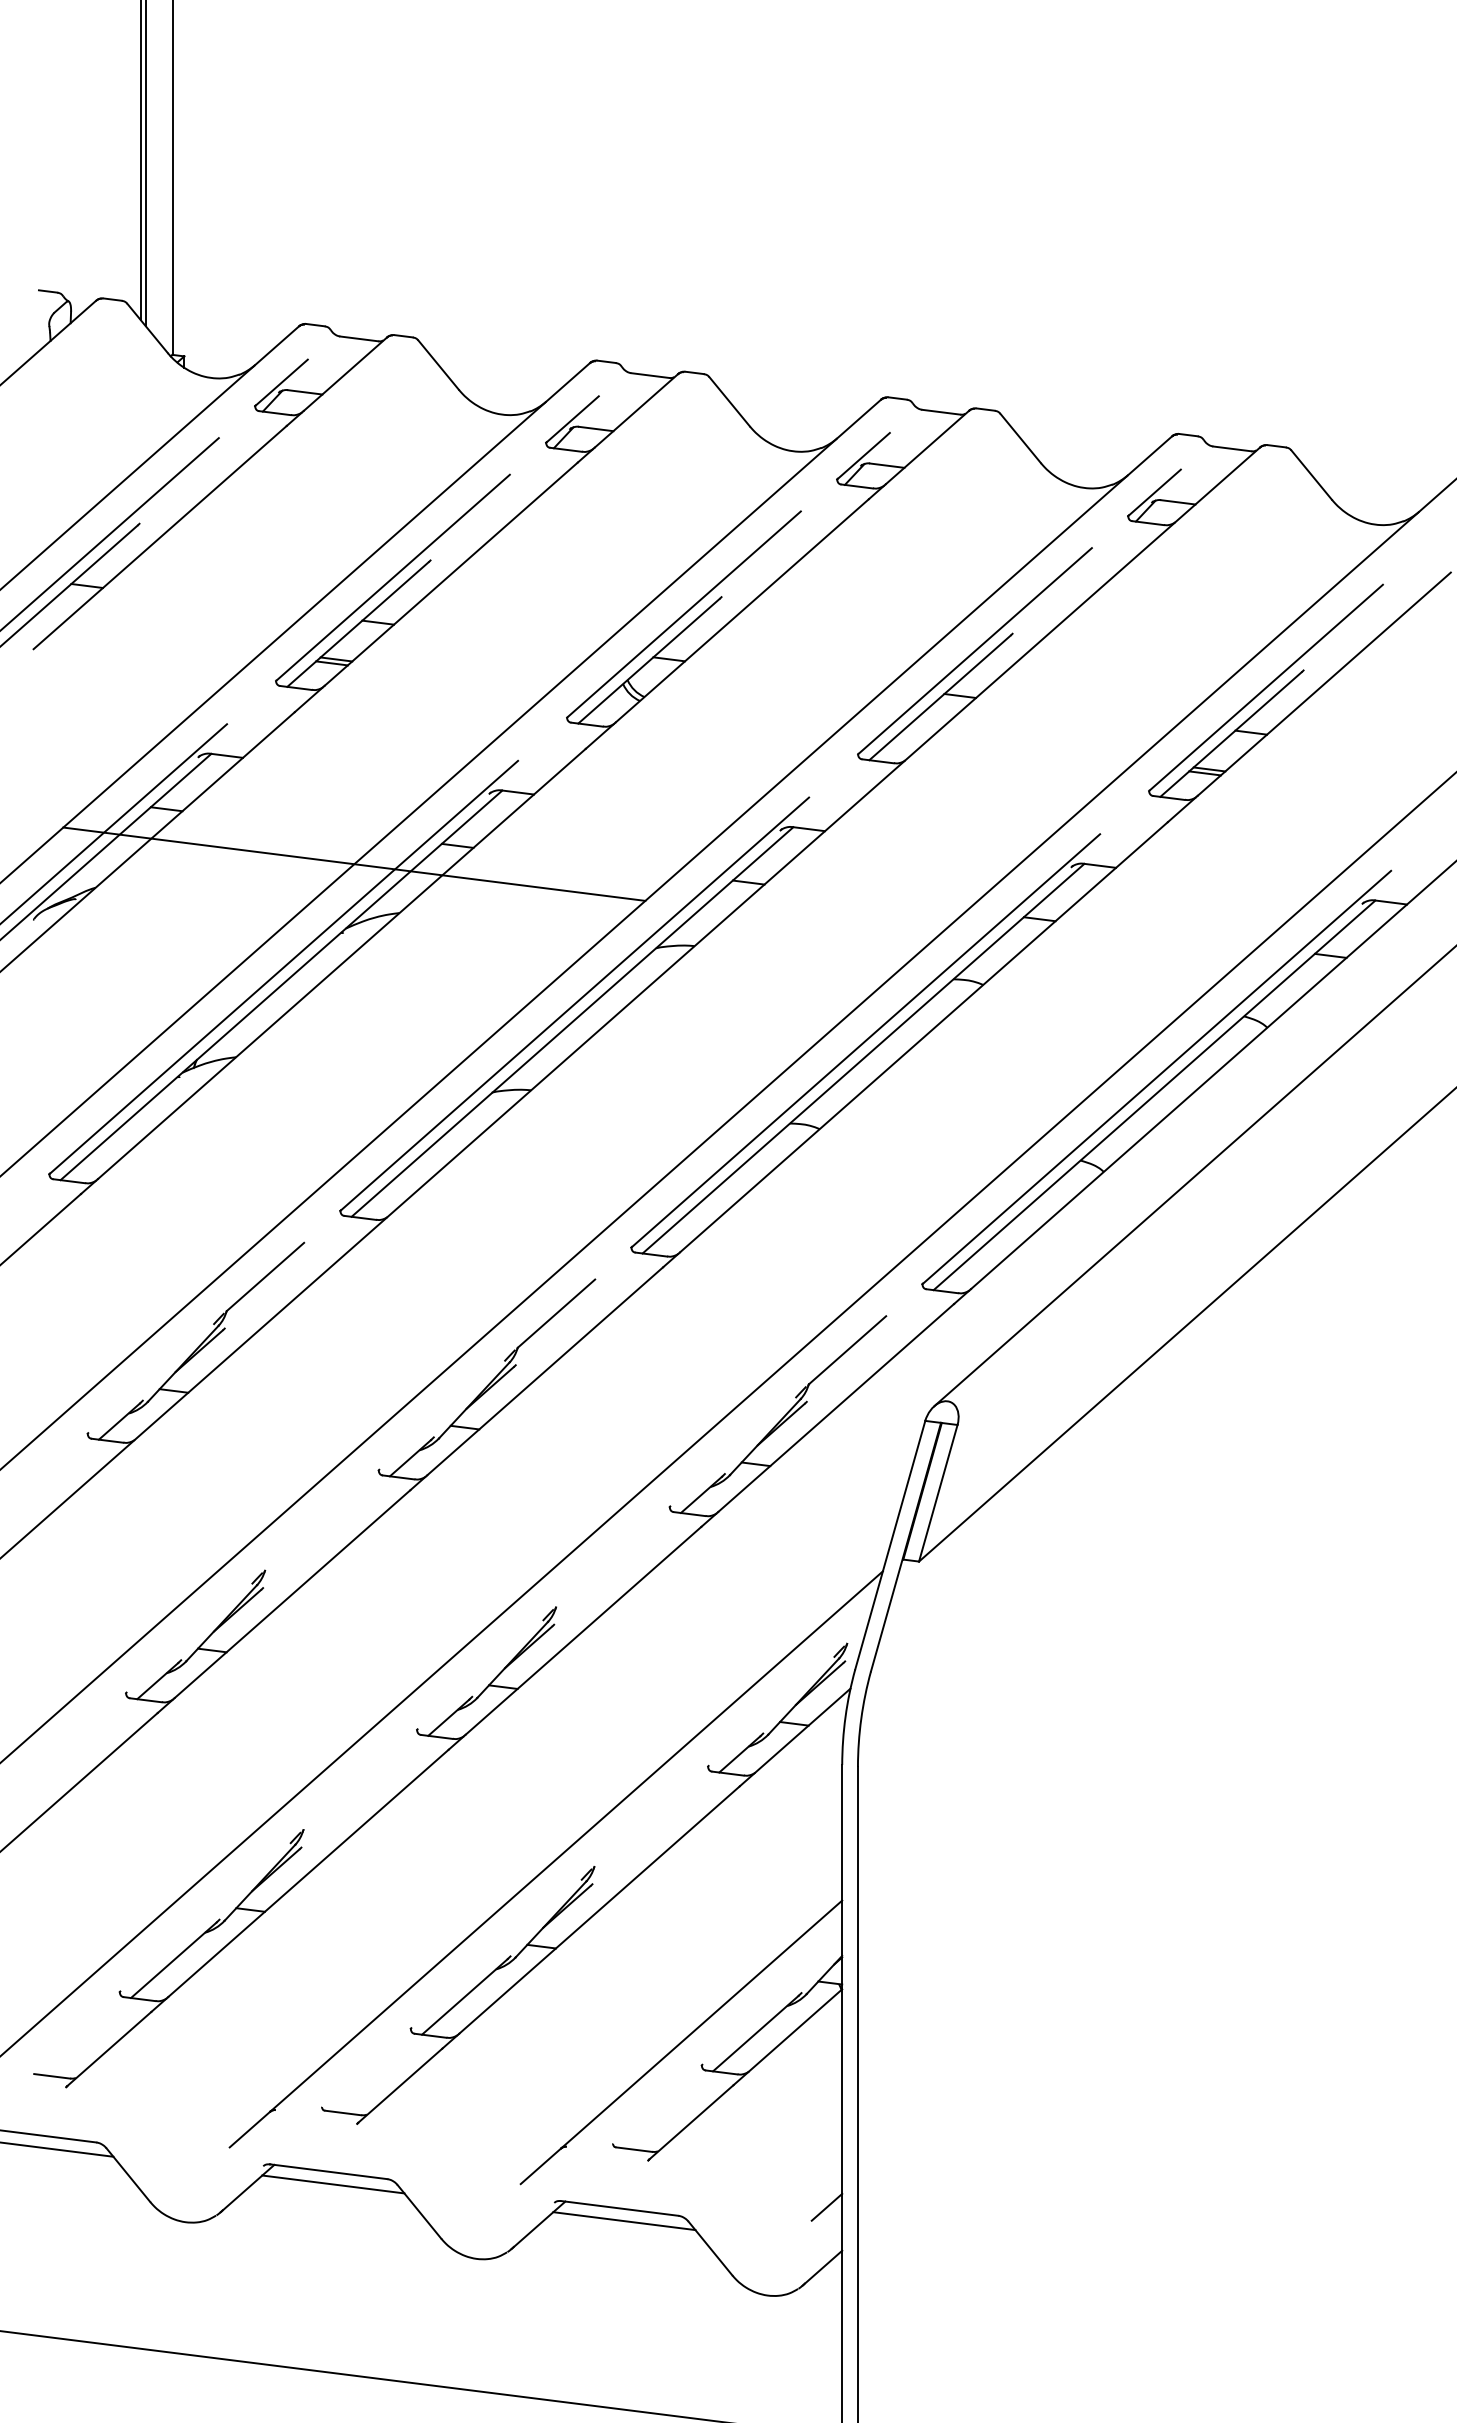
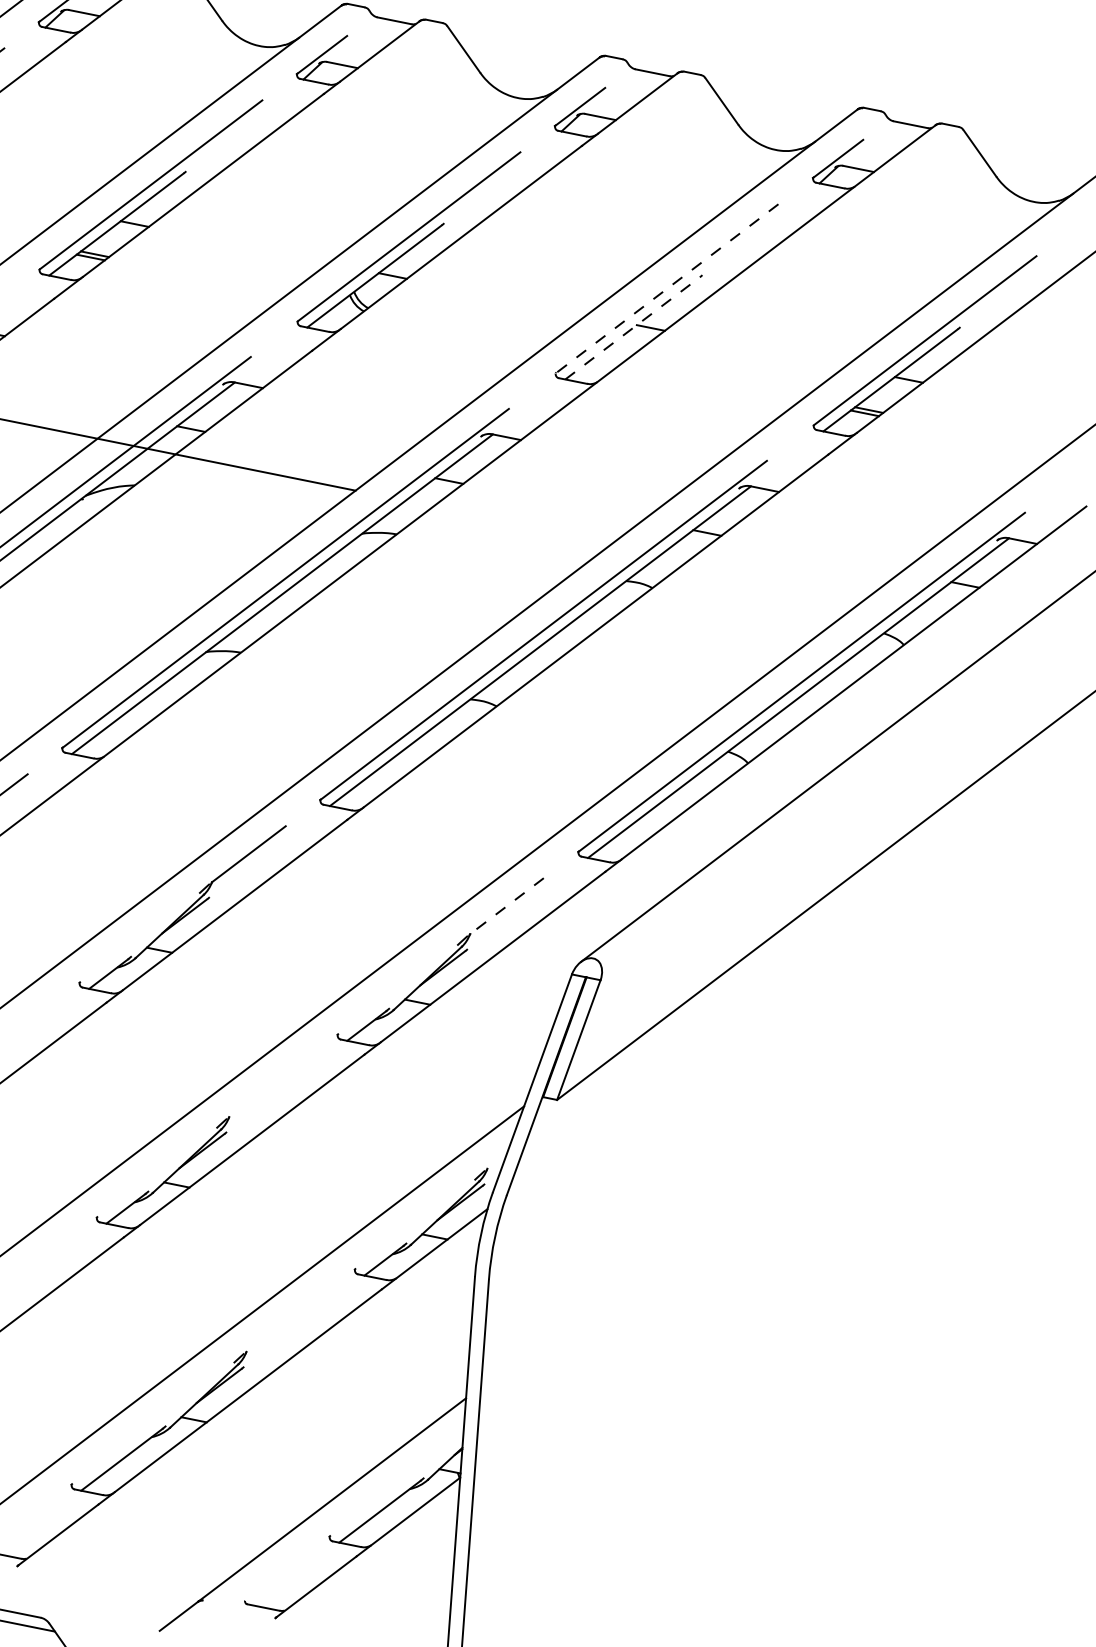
line: (975, 651) -> (667, 289), solid -> dashed
line: (940, 697) -> (633, 328), solid -> dashed
line: (847, 1350) -> (506, 906), solid -> dashed

